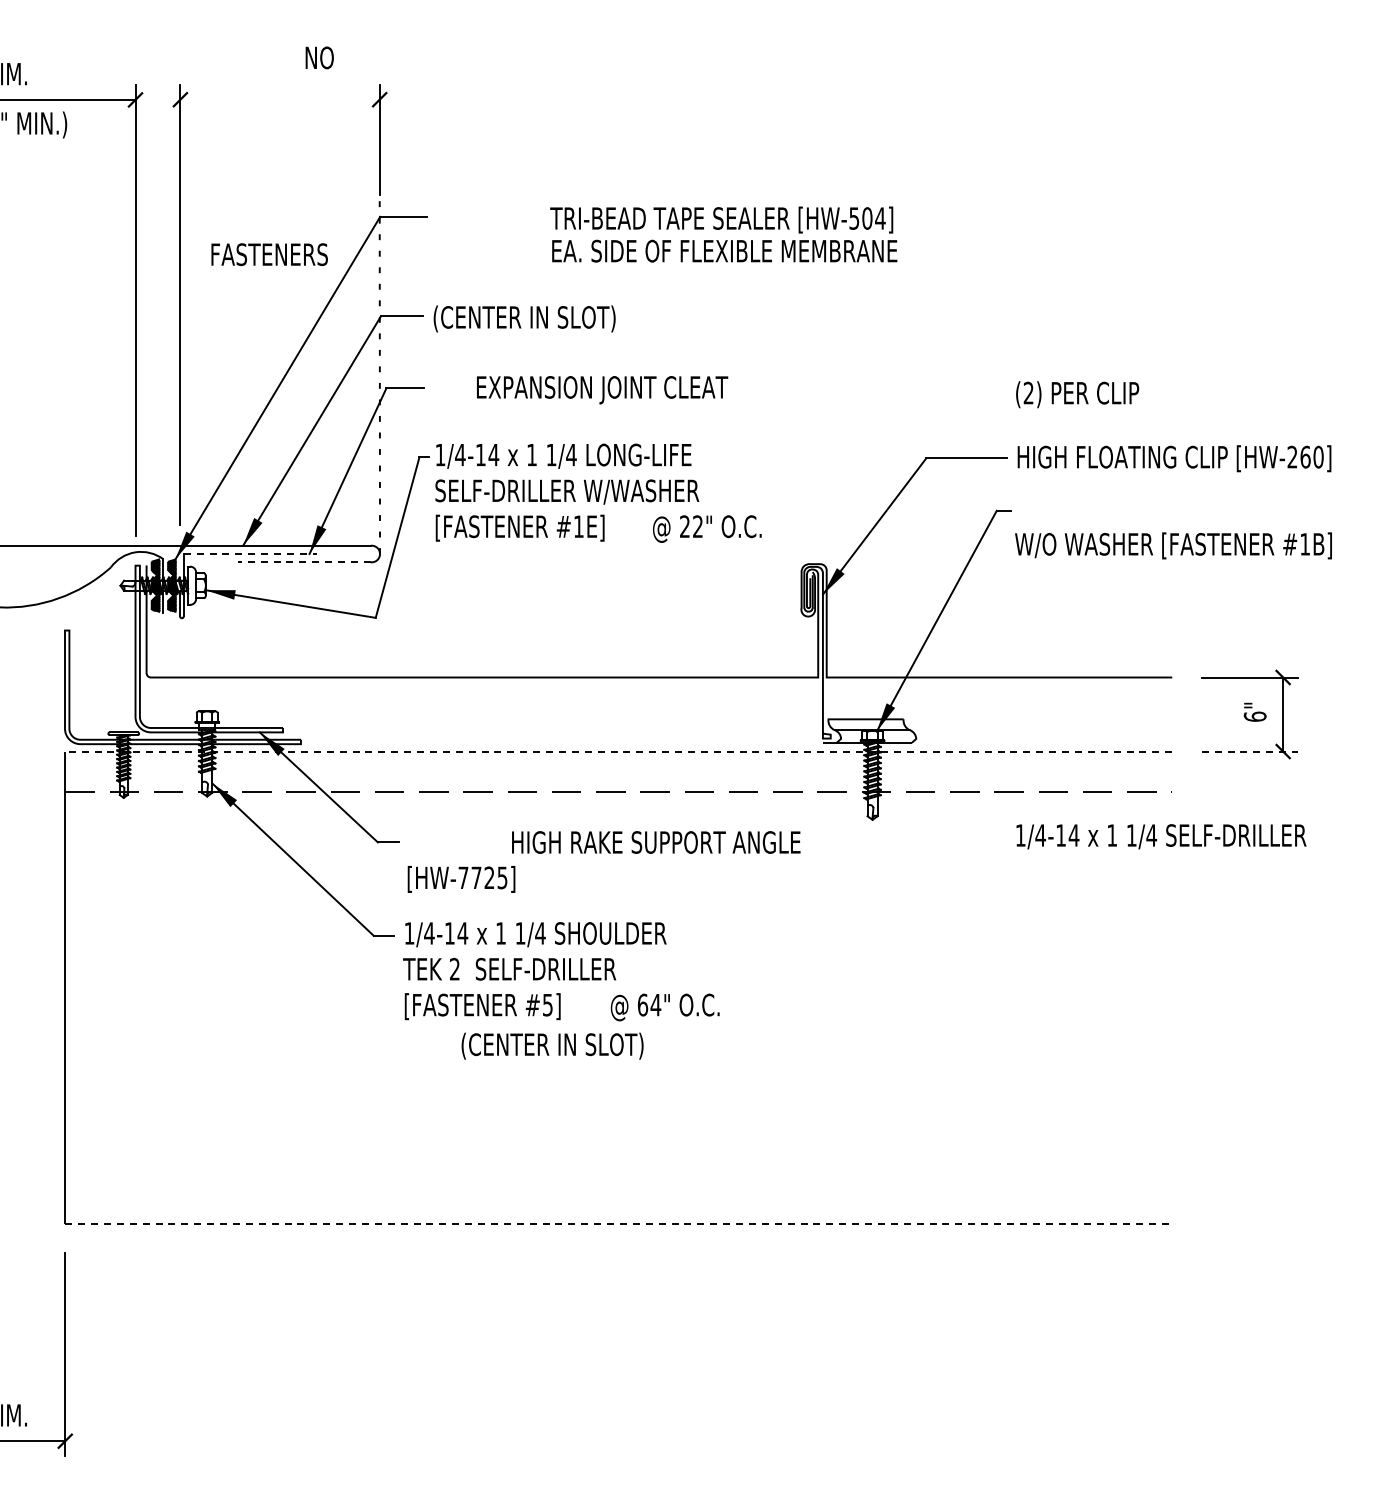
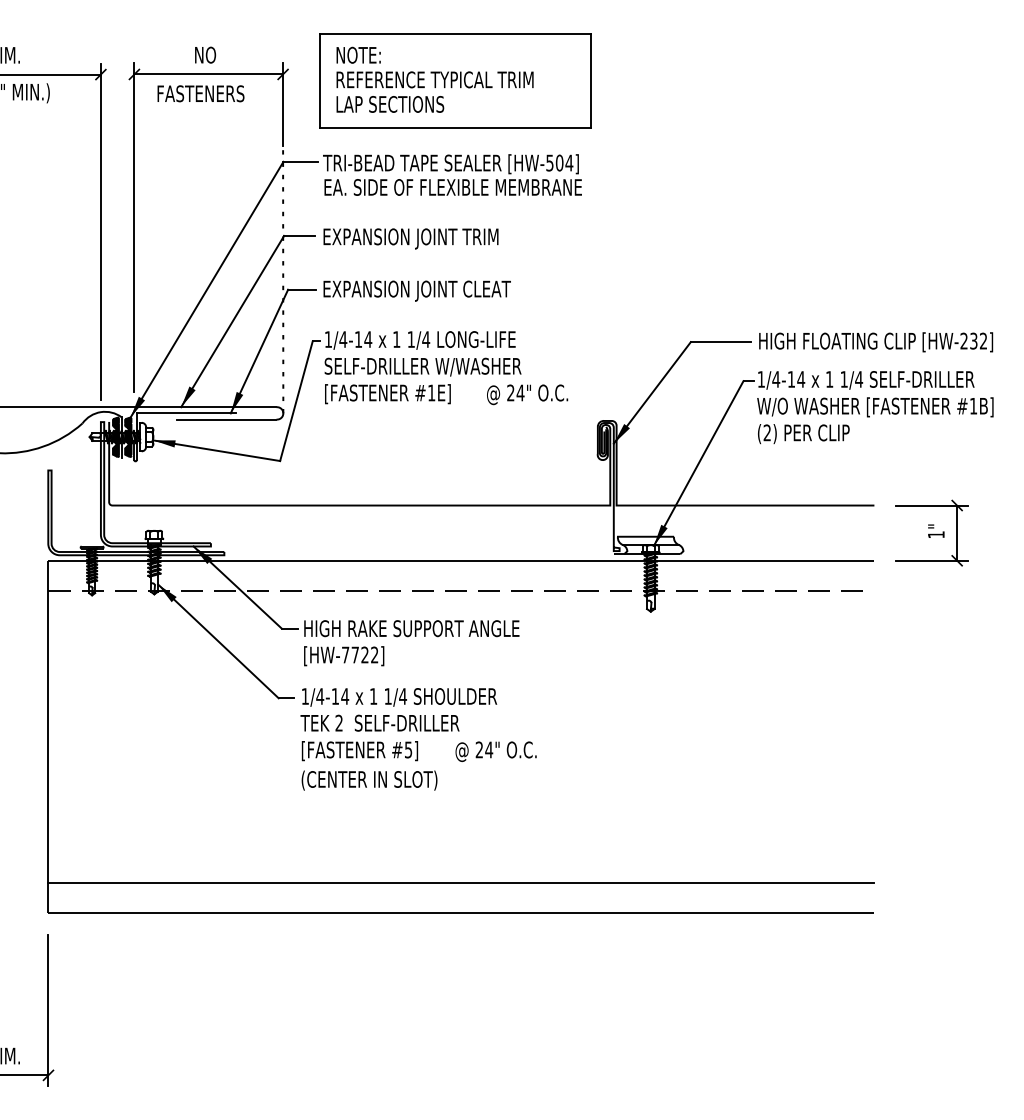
text: (319, 57) -> (205, 54), moved
line: (279, 99) -> (208, 74), added
part: (610, 107) -> (455, 80), added
text: (723, 234) -> (452, 175), moved
text: (269, 254) -> (200, 93), moved
text: (550, 319) -> (410, 238), (CENTER IN SLOT) -> EXPANSION JOINT TRIM
text: (602, 390) -> (417, 291), moved
text: (1077, 394) -> (803, 433), moved
text: (1311, 456) -> (978, 340), [HW-260] -> [HW-232]
text: (697, 526) -> (520, 392), 22" -> 24"
line: (250, 554) -> (186, 413), dashed -> solid
line: (303, 562) -> (226, 419), dashed -> solid
text: (1254, 716) -> (935, 534), 6" -> 1"
line: (618, 751) -> (461, 560), dashed -> solid
line: (1250, 751) -> (932, 560), dashed -> solid
text: (1161, 836) -> (866, 380), moved
text: (656, 842) -> (412, 628), moved
text: (502, 877) -> (374, 654), [HW-7725] -> [HW-7722]
text: (642, 1004) -> (479, 749), 64" -> 24"
text: (552, 1045) -> (369, 780), moved
line: (618, 1182) -> (461, 882), added
line: (619, 1223) -> (462, 912), dashed -> solid

